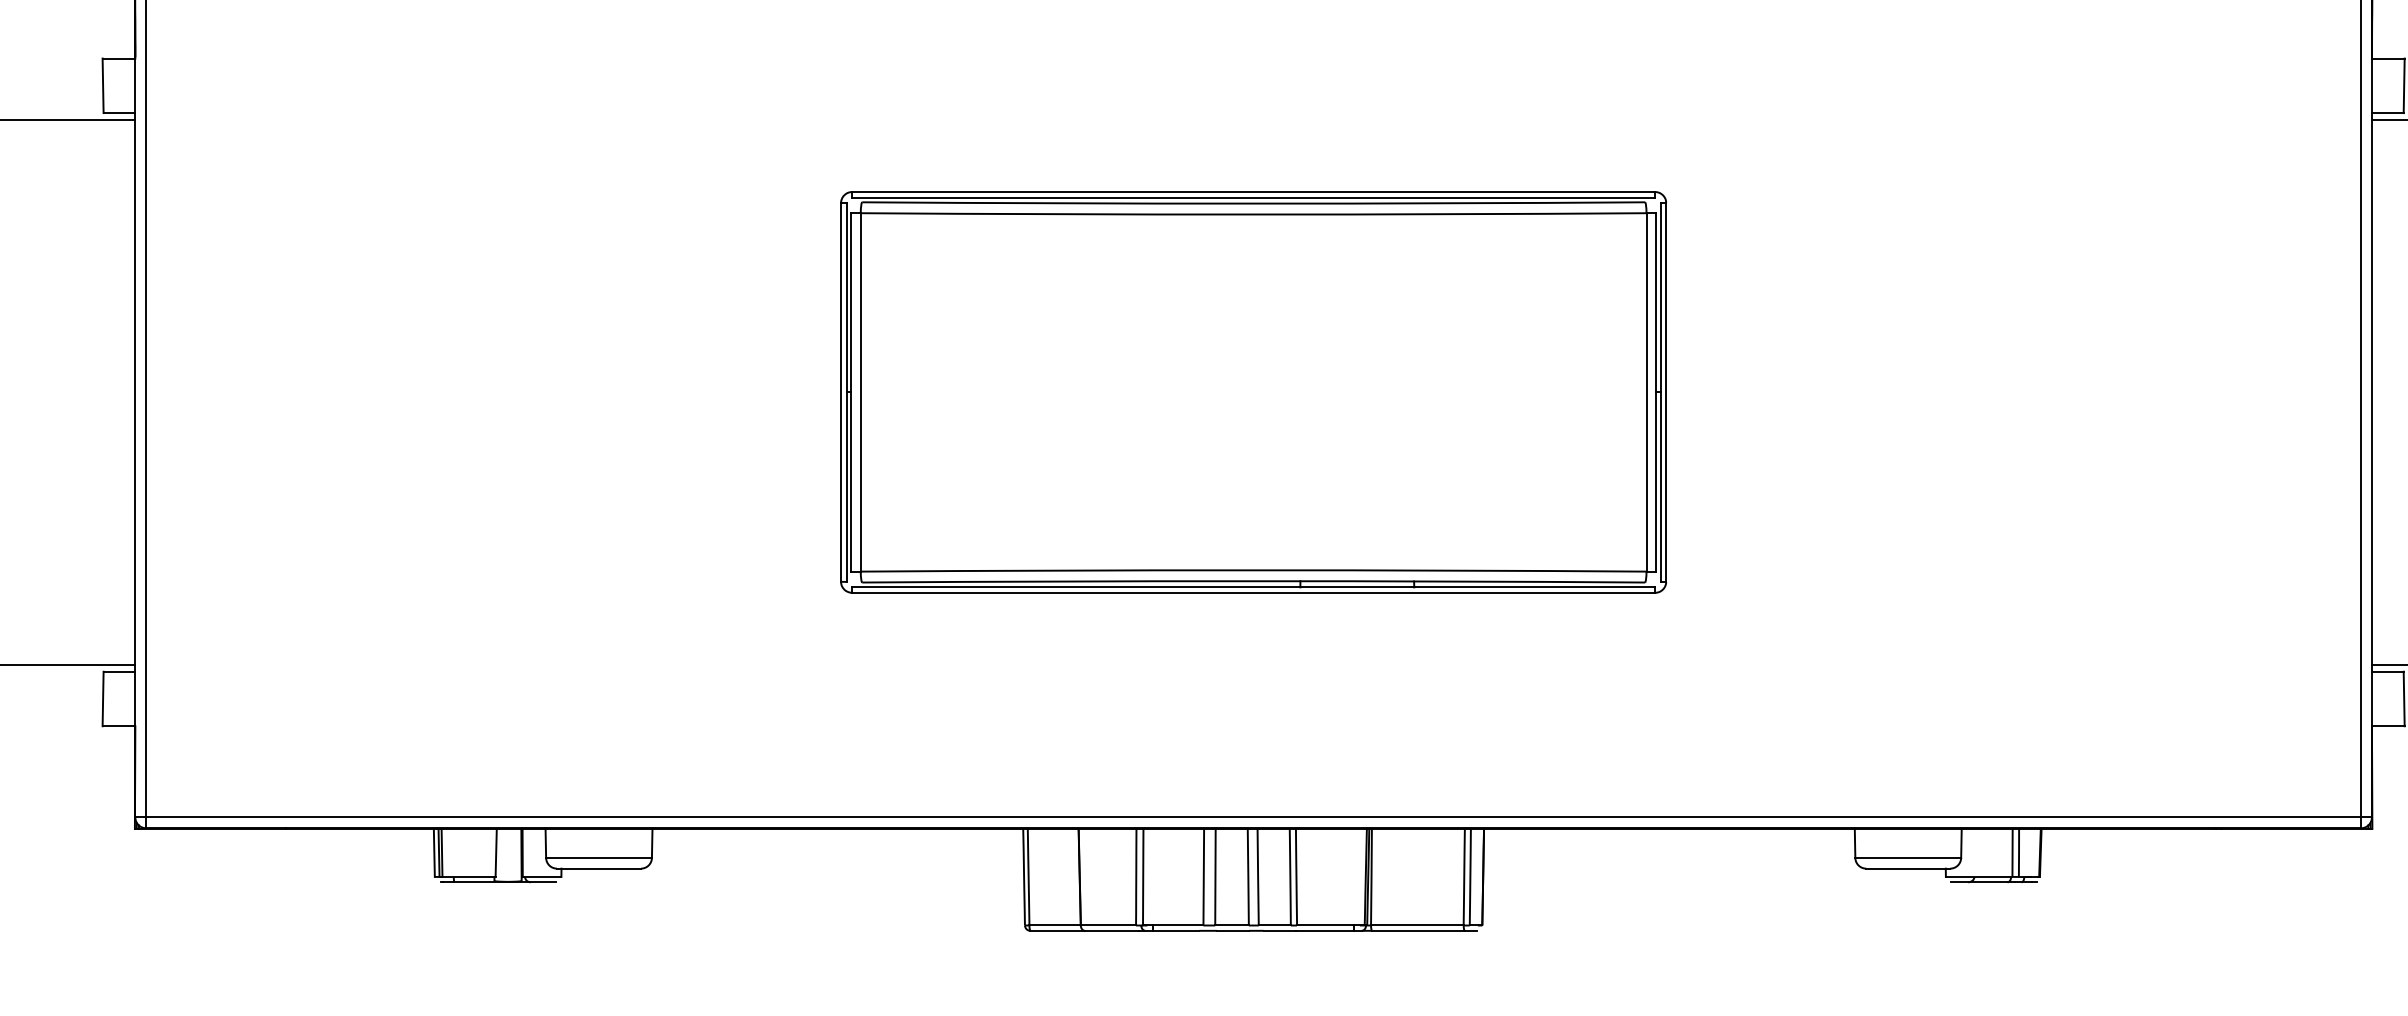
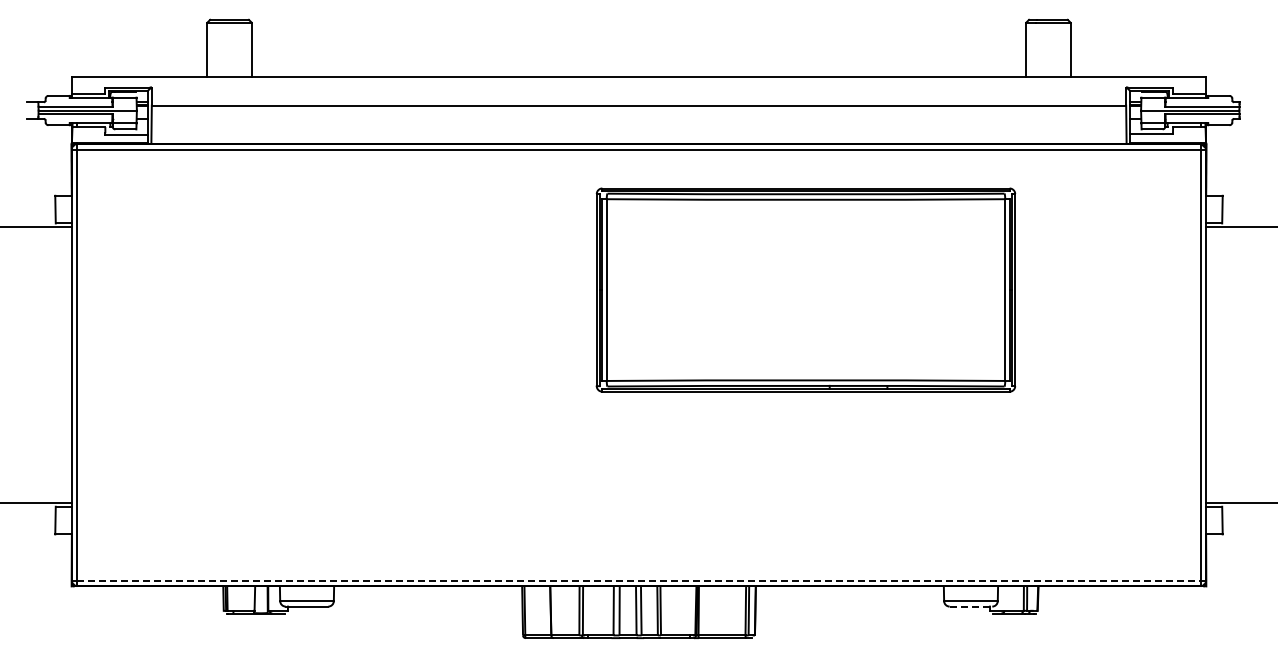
part: (1252, 391) -> (805, 289), moved
line: (1252, 817) -> (638, 580), solid -> dashed
line: (1909, 868) -> (971, 606), solid -> dashed

